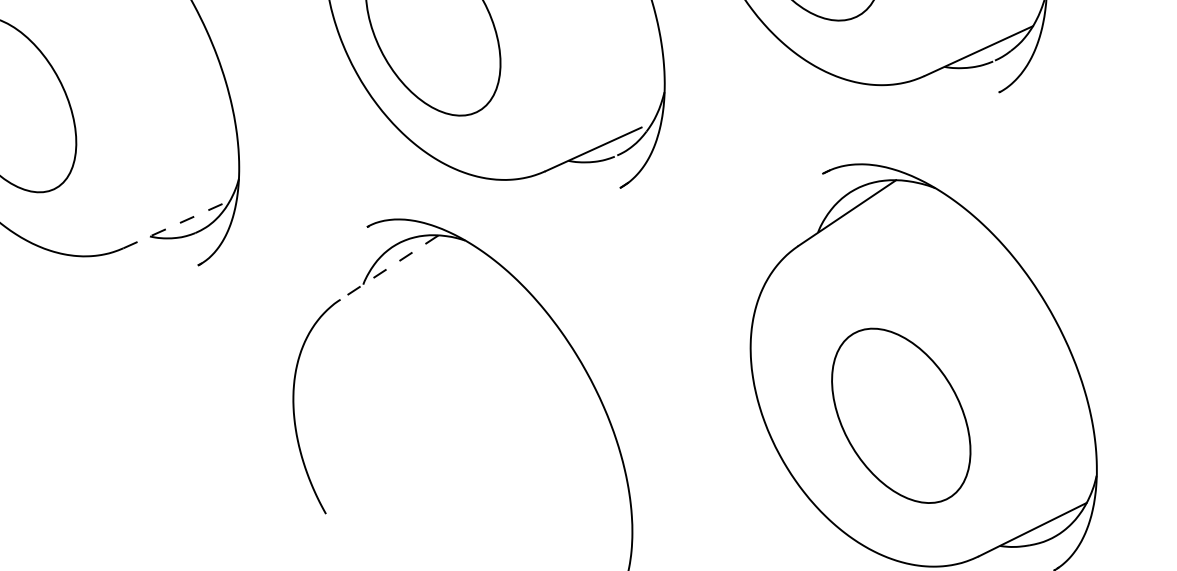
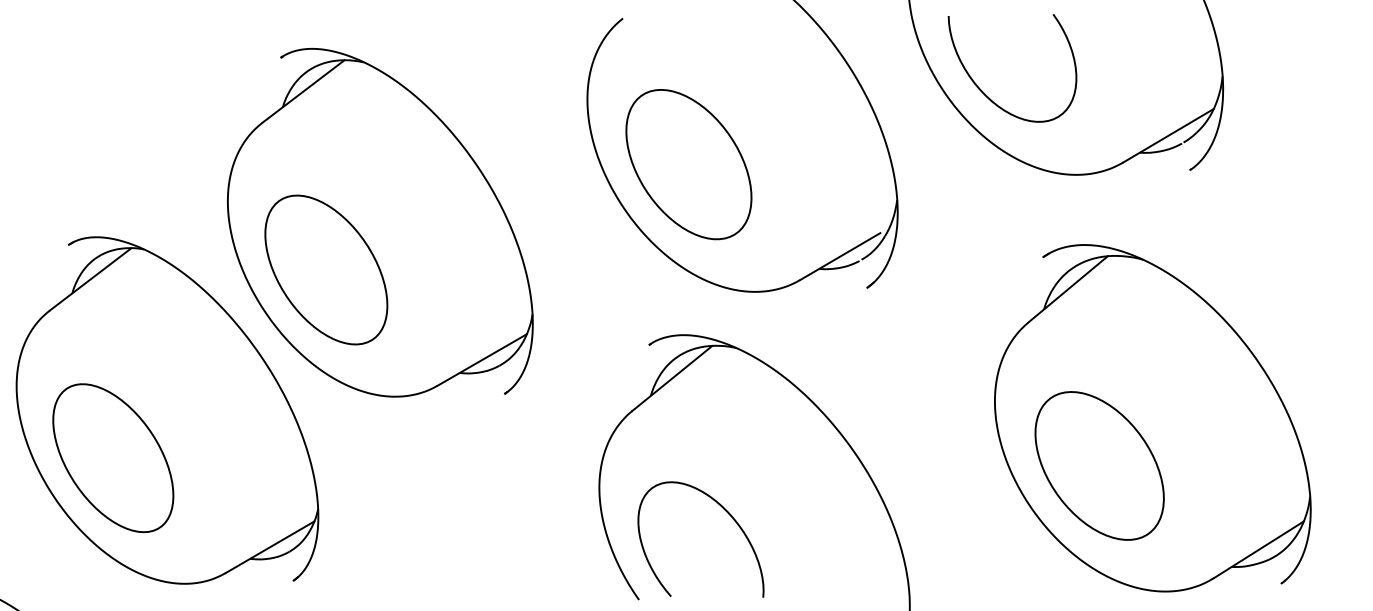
line: (177, 223) -> (482, 359), dashed -> solid
line: (388, 267) -> (671, 378), dashed -> solid
part: (901, 415) -> (1099, 465), moved
part: (435, 425) -> (726, 512), added

